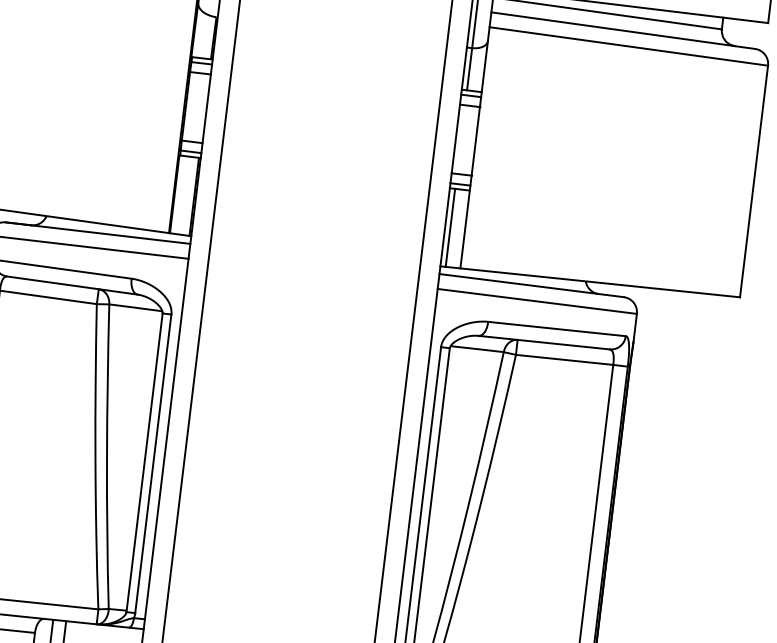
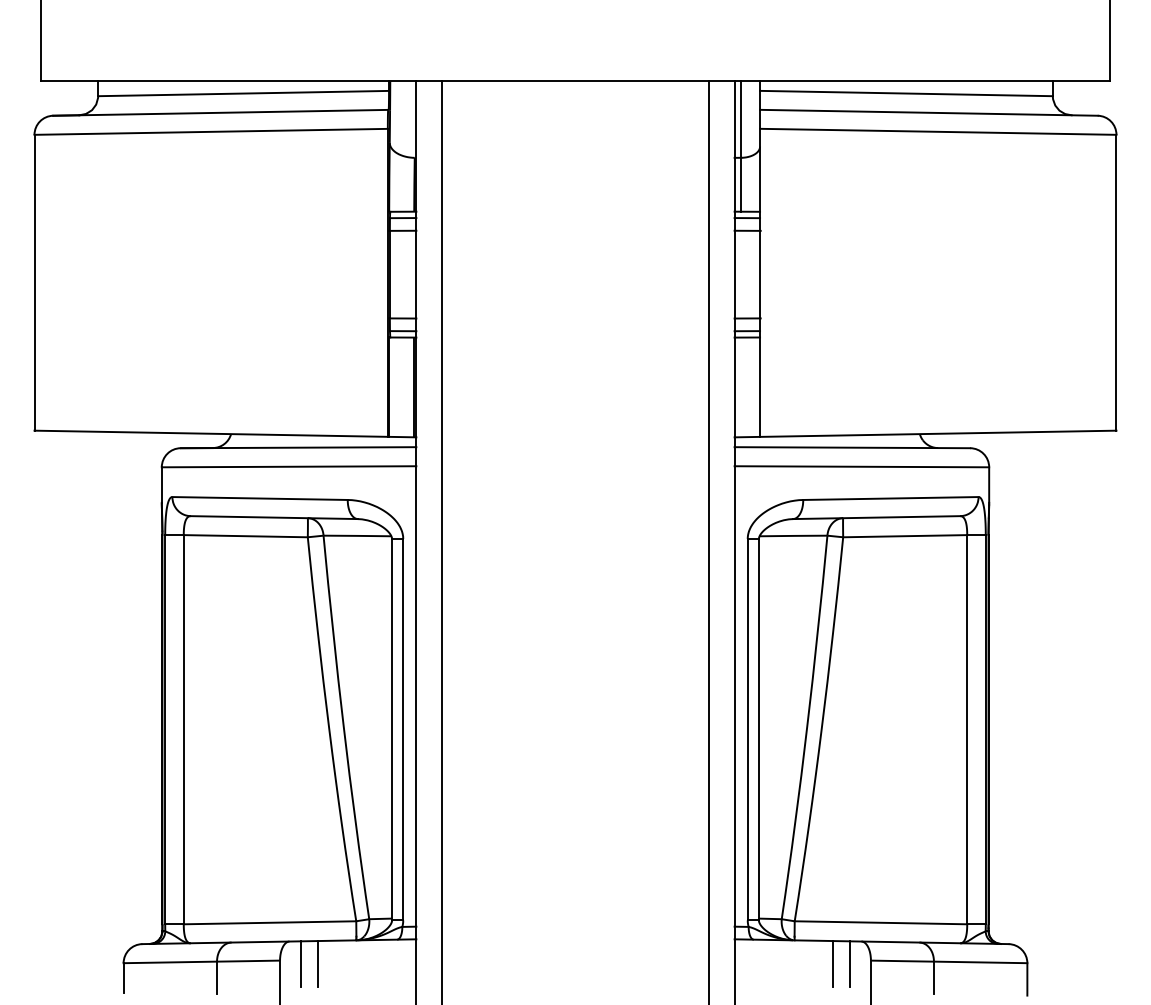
line: (450, 227) -> (741, 387), removed

